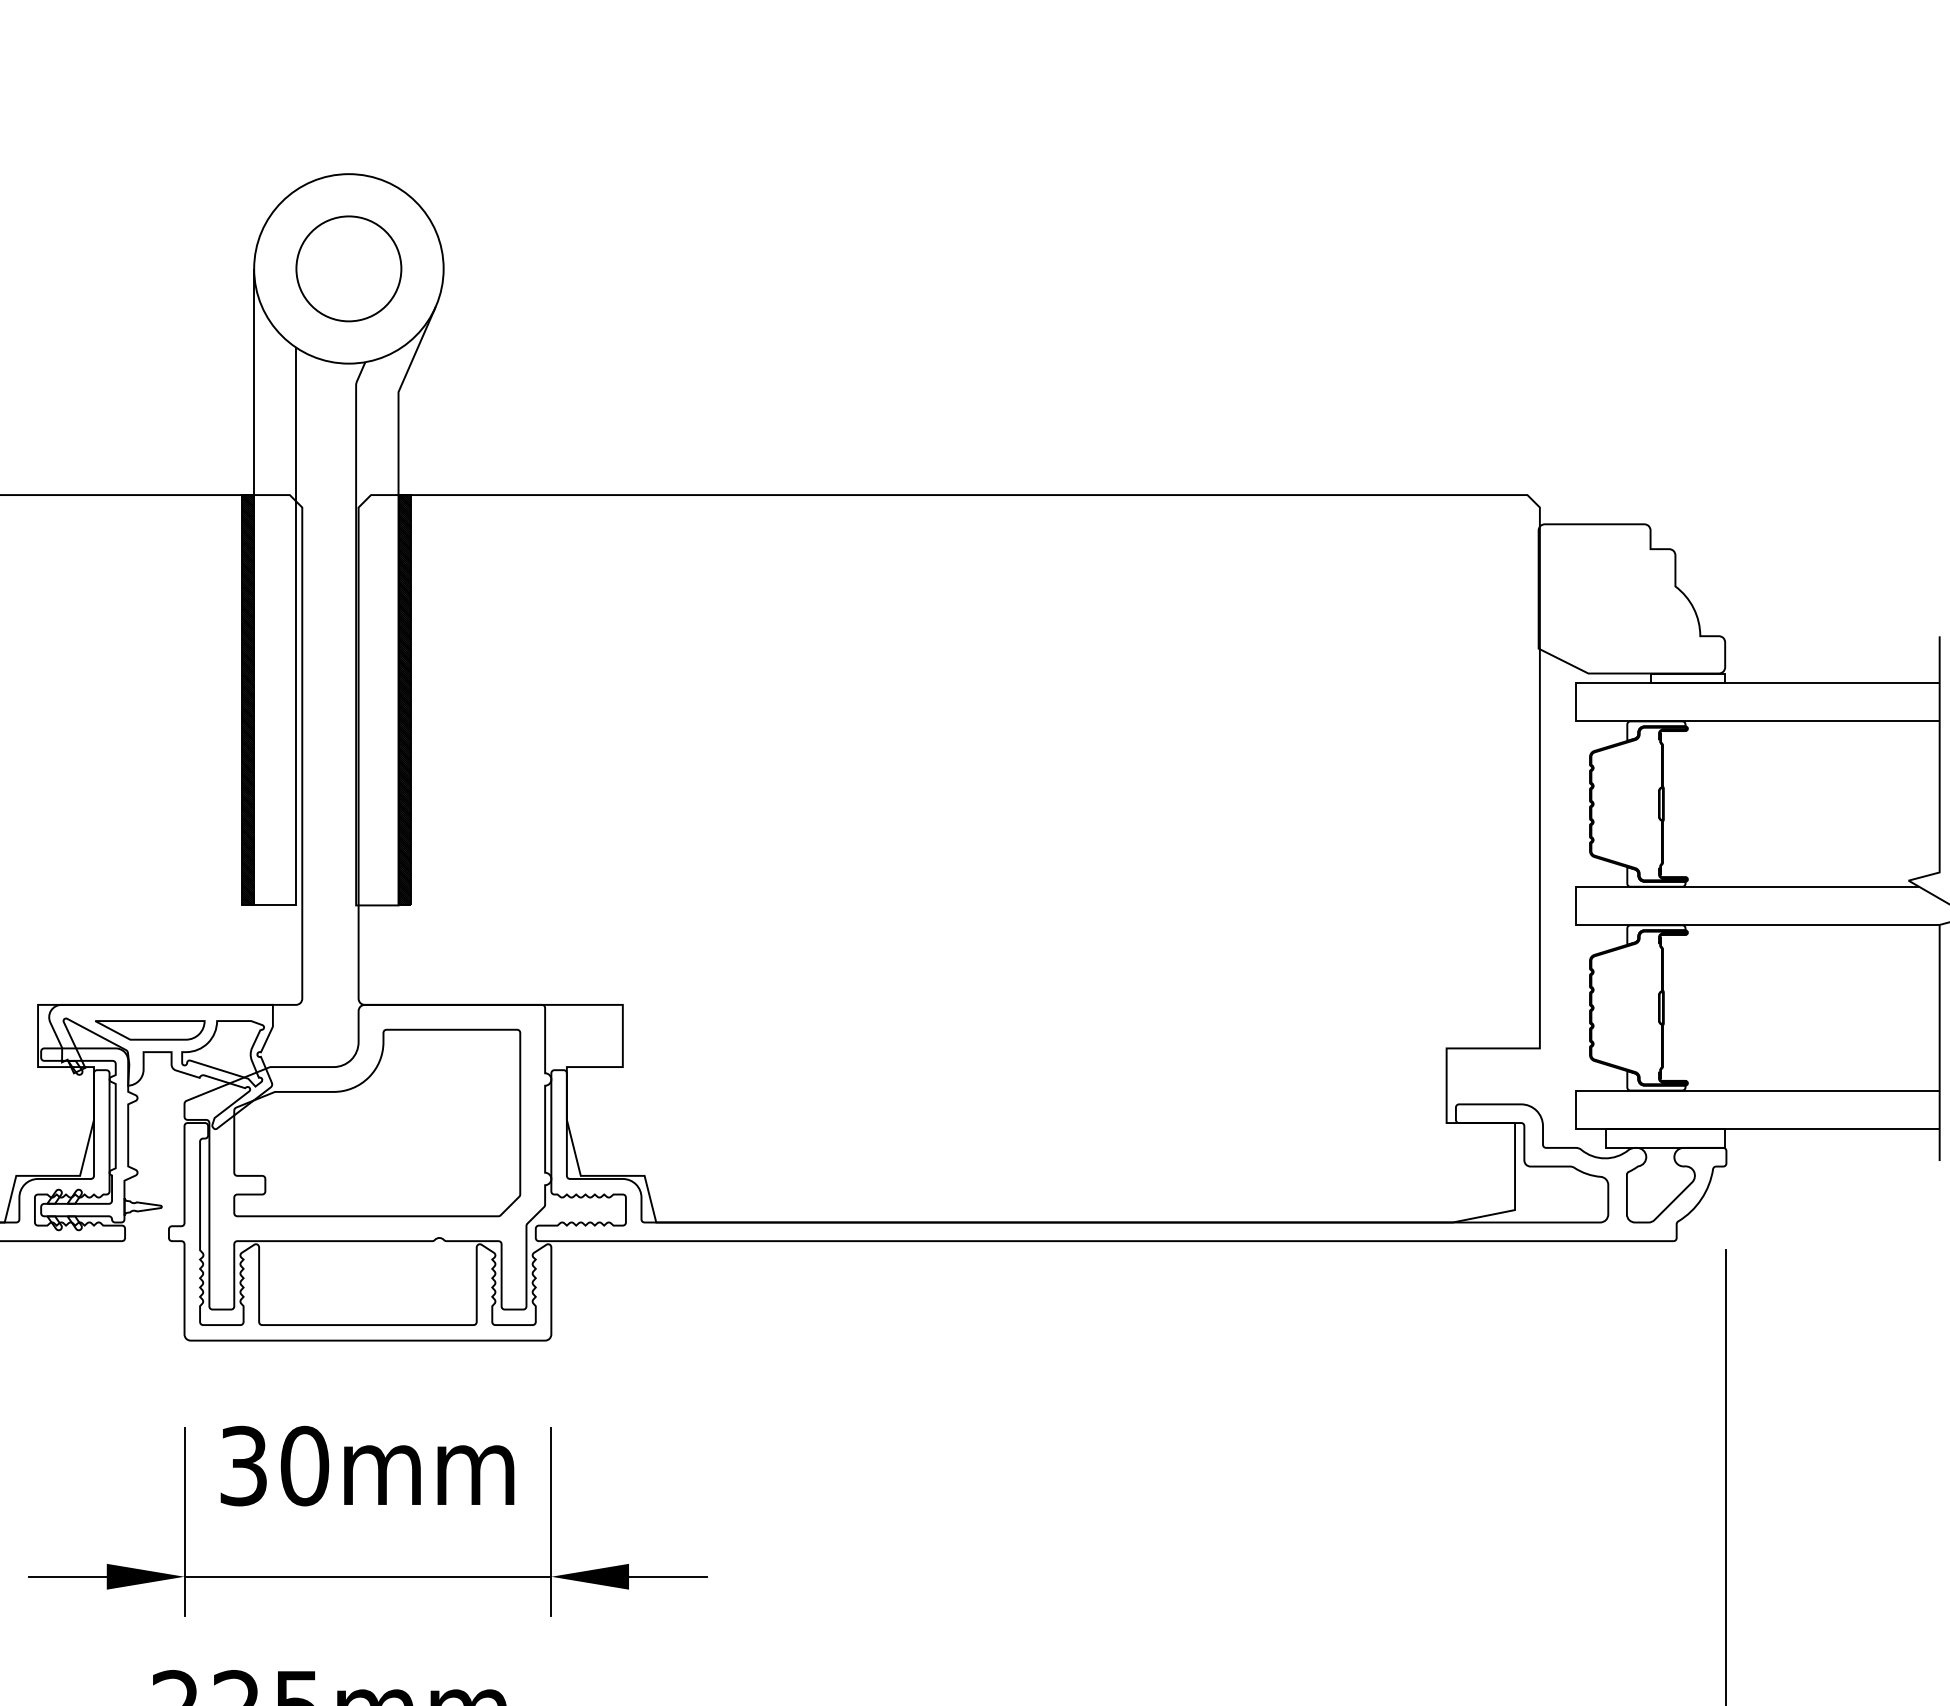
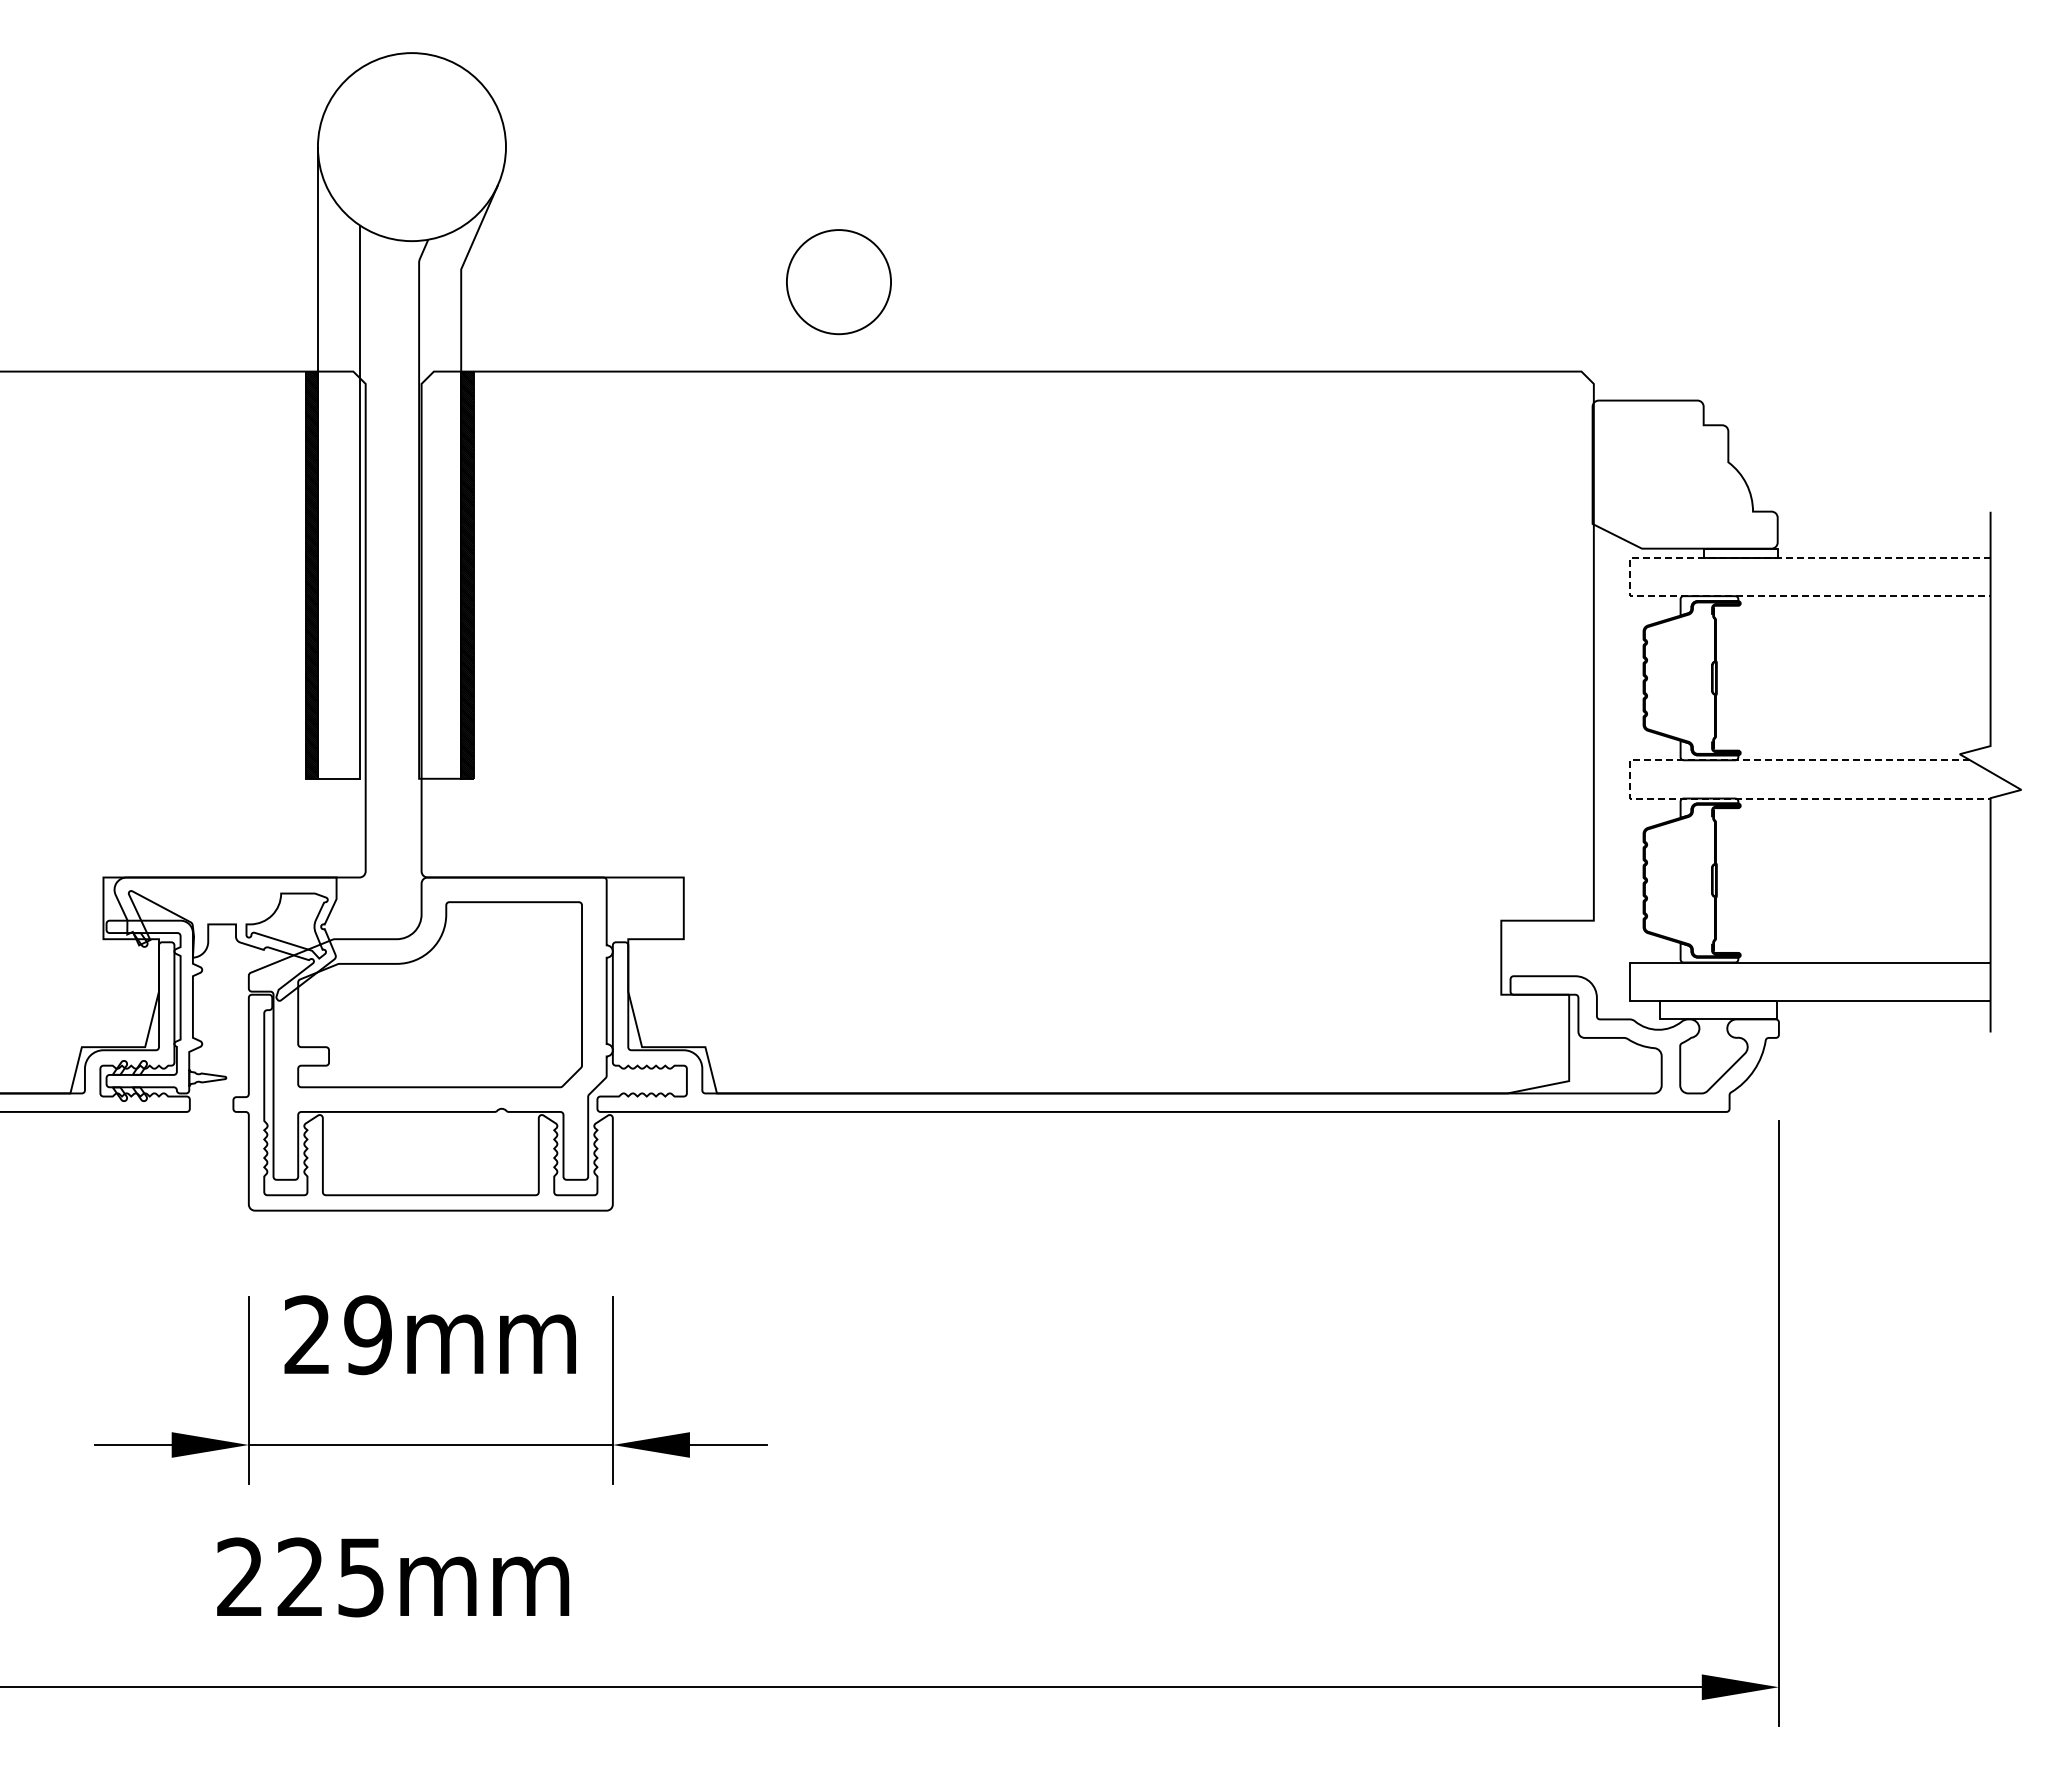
circle: (348, 269) -> (838, 282), moved
line: (1575, 702) -> (1629, 577), solid -> dashed
line: (1575, 916) -> (1629, 789), solid -> dashed
part: (149, 1030) -> (214, 902), removed
text: (274, 1466) -> (338, 1335), 30mm -> 29mm

